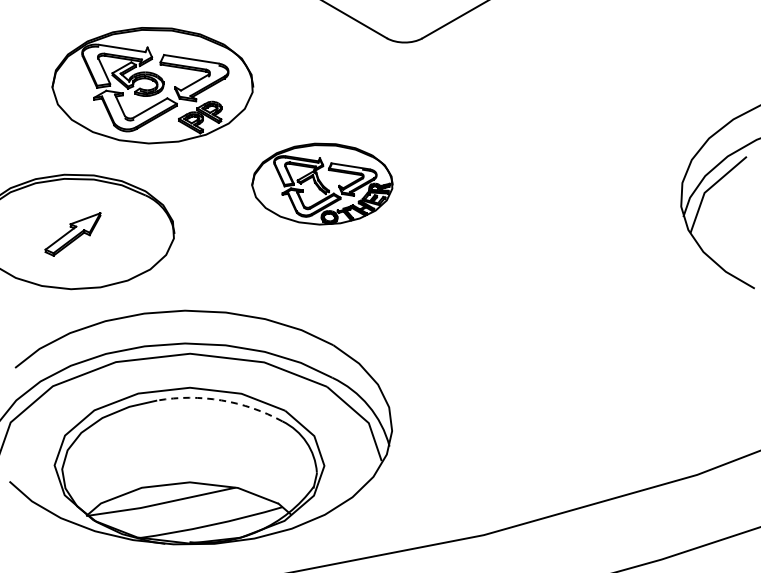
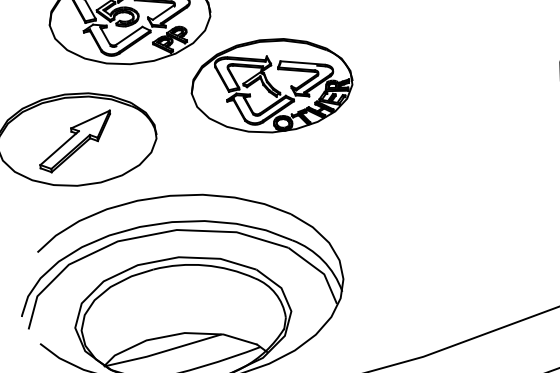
part: (322, 183) -> (272, 85), size x1.43
part: (72, 234) -> (75, 141), size x1.67
arc: (221, 400) -> (204, 265), dashed -> solid

